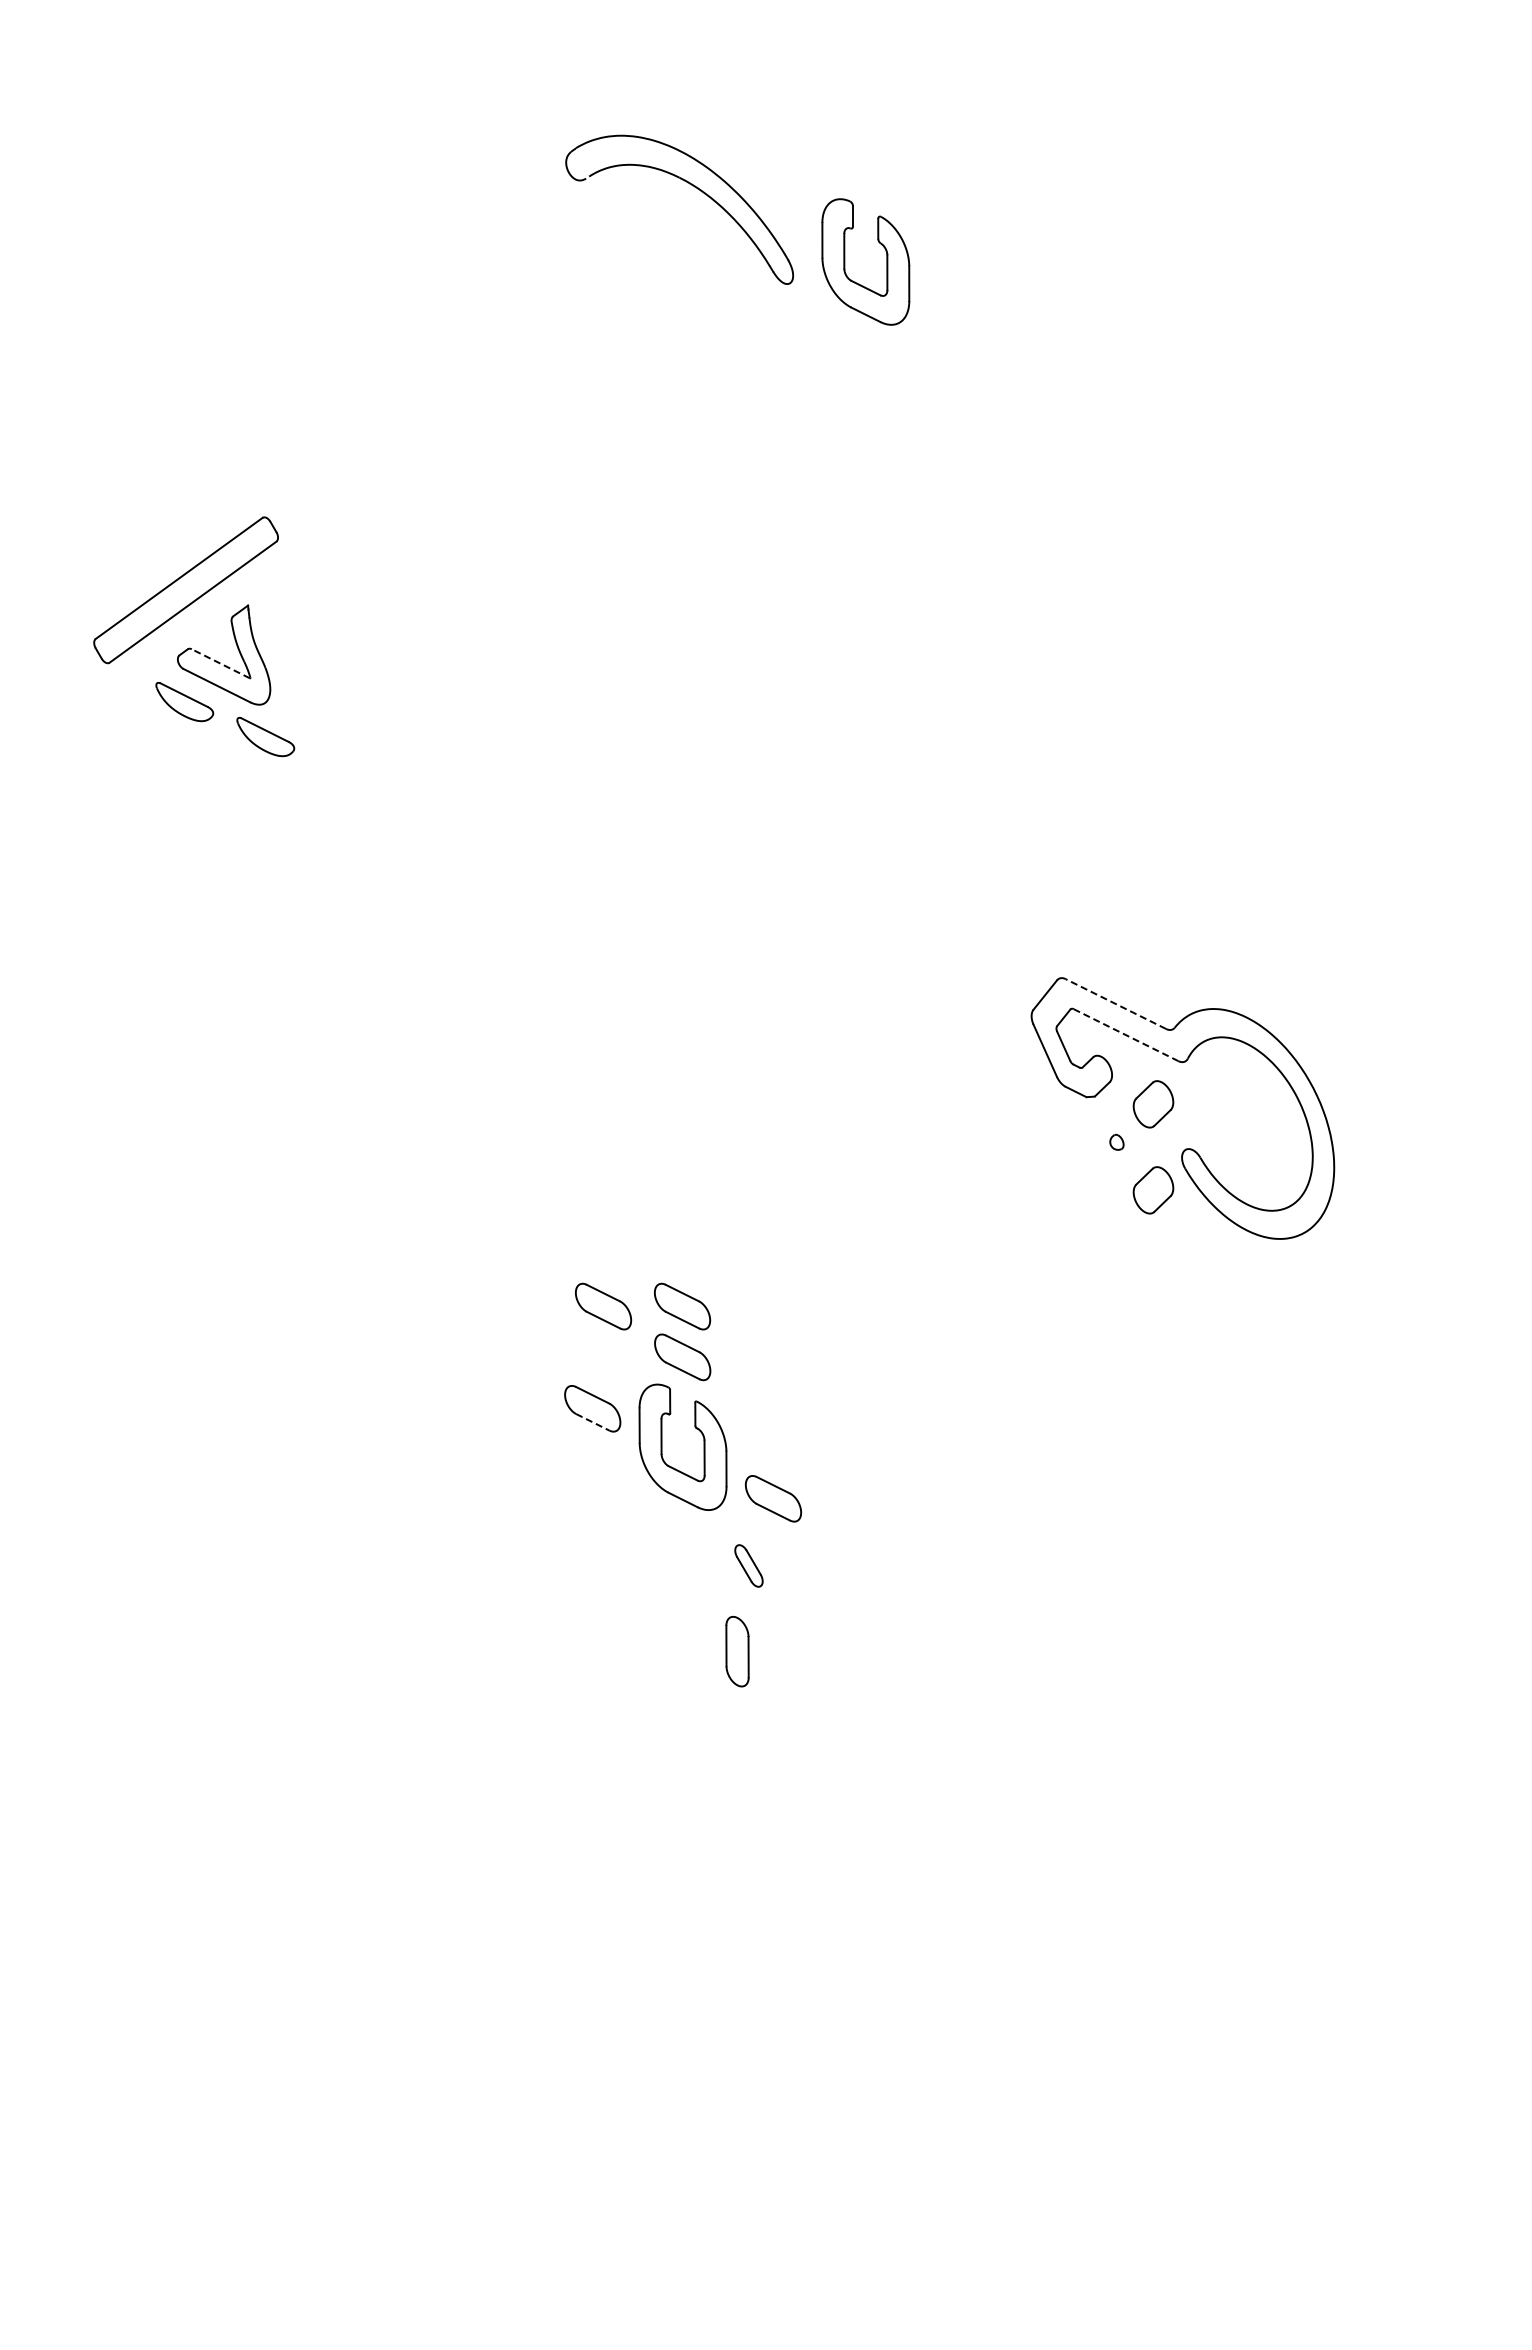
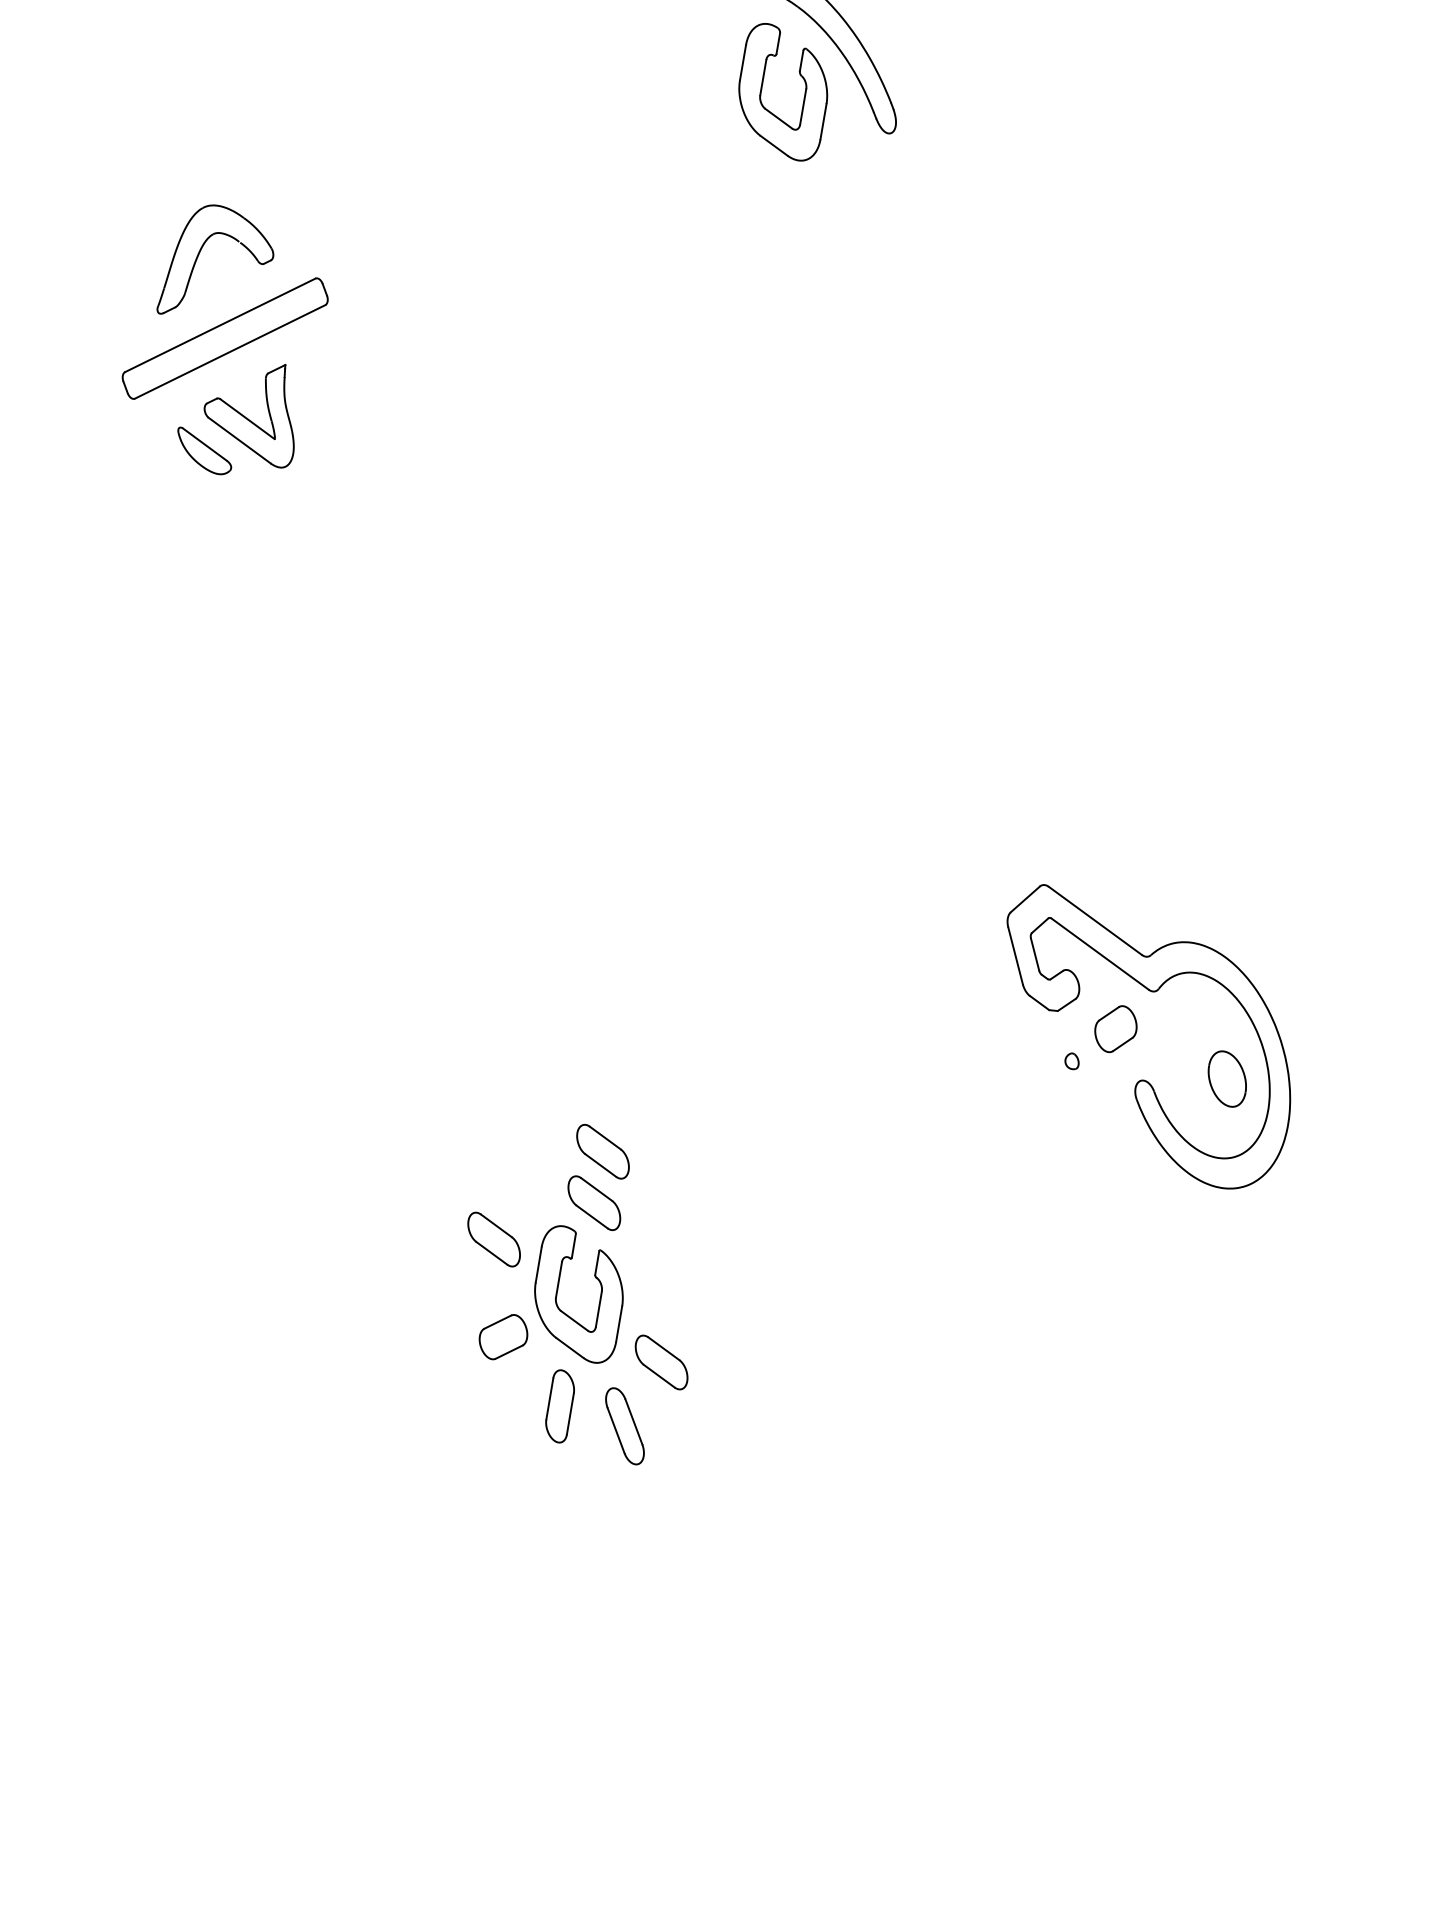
part: (845, 261) -> (762, 88), moved
part: (147, 515) -> (199, 256), added
line: (220, 663) -> (247, 418), dashed -> solid
part: (265, 737) -> (279, 501), removed
line: (1115, 1004) -> (1094, 921), dashed -> solid
line: (1126, 1035) -> (1100, 954), dashed -> solid
part: (1267, 1133) -> (1226, 1078), added
part: (1153, 1190) -> (1100, 1116), removed
part: (603, 1306) -> (522, 1137), removed
line: (592, 1422) -> (491, 1253), dashed -> solid
part: (617, 1500) -> (503, 1336), added
part: (748, 1565) -> (624, 1425), size x1.67
part: (737, 1651) -> (560, 1406), moved

